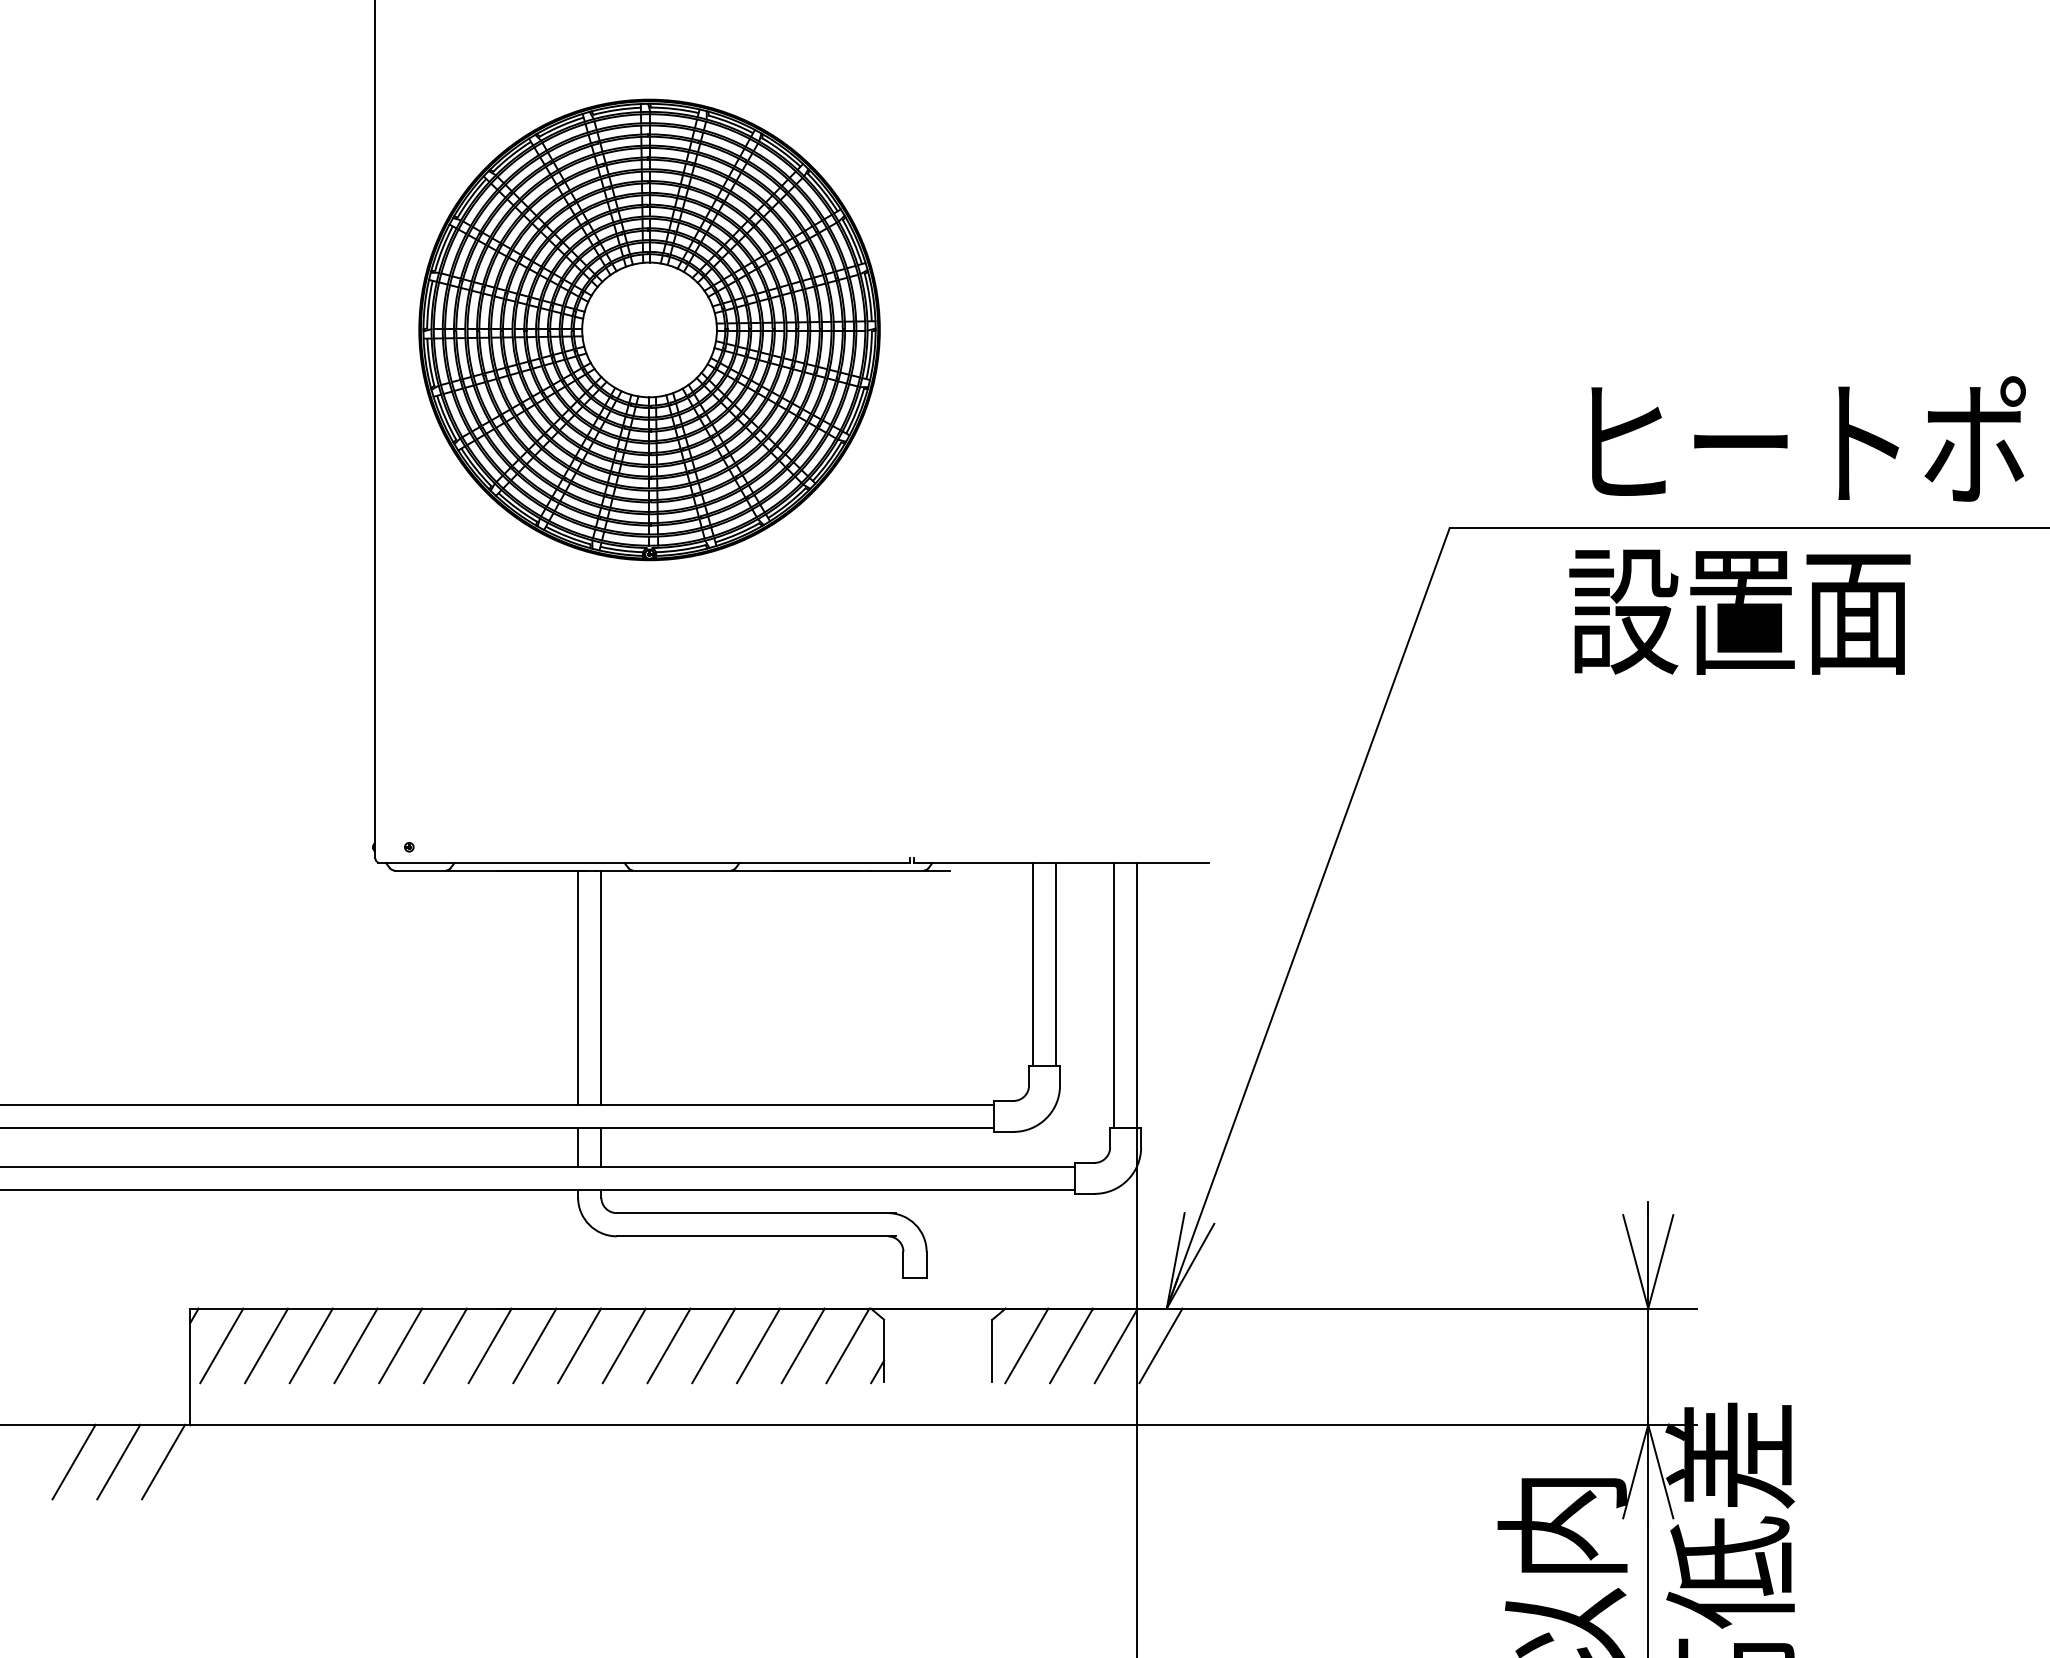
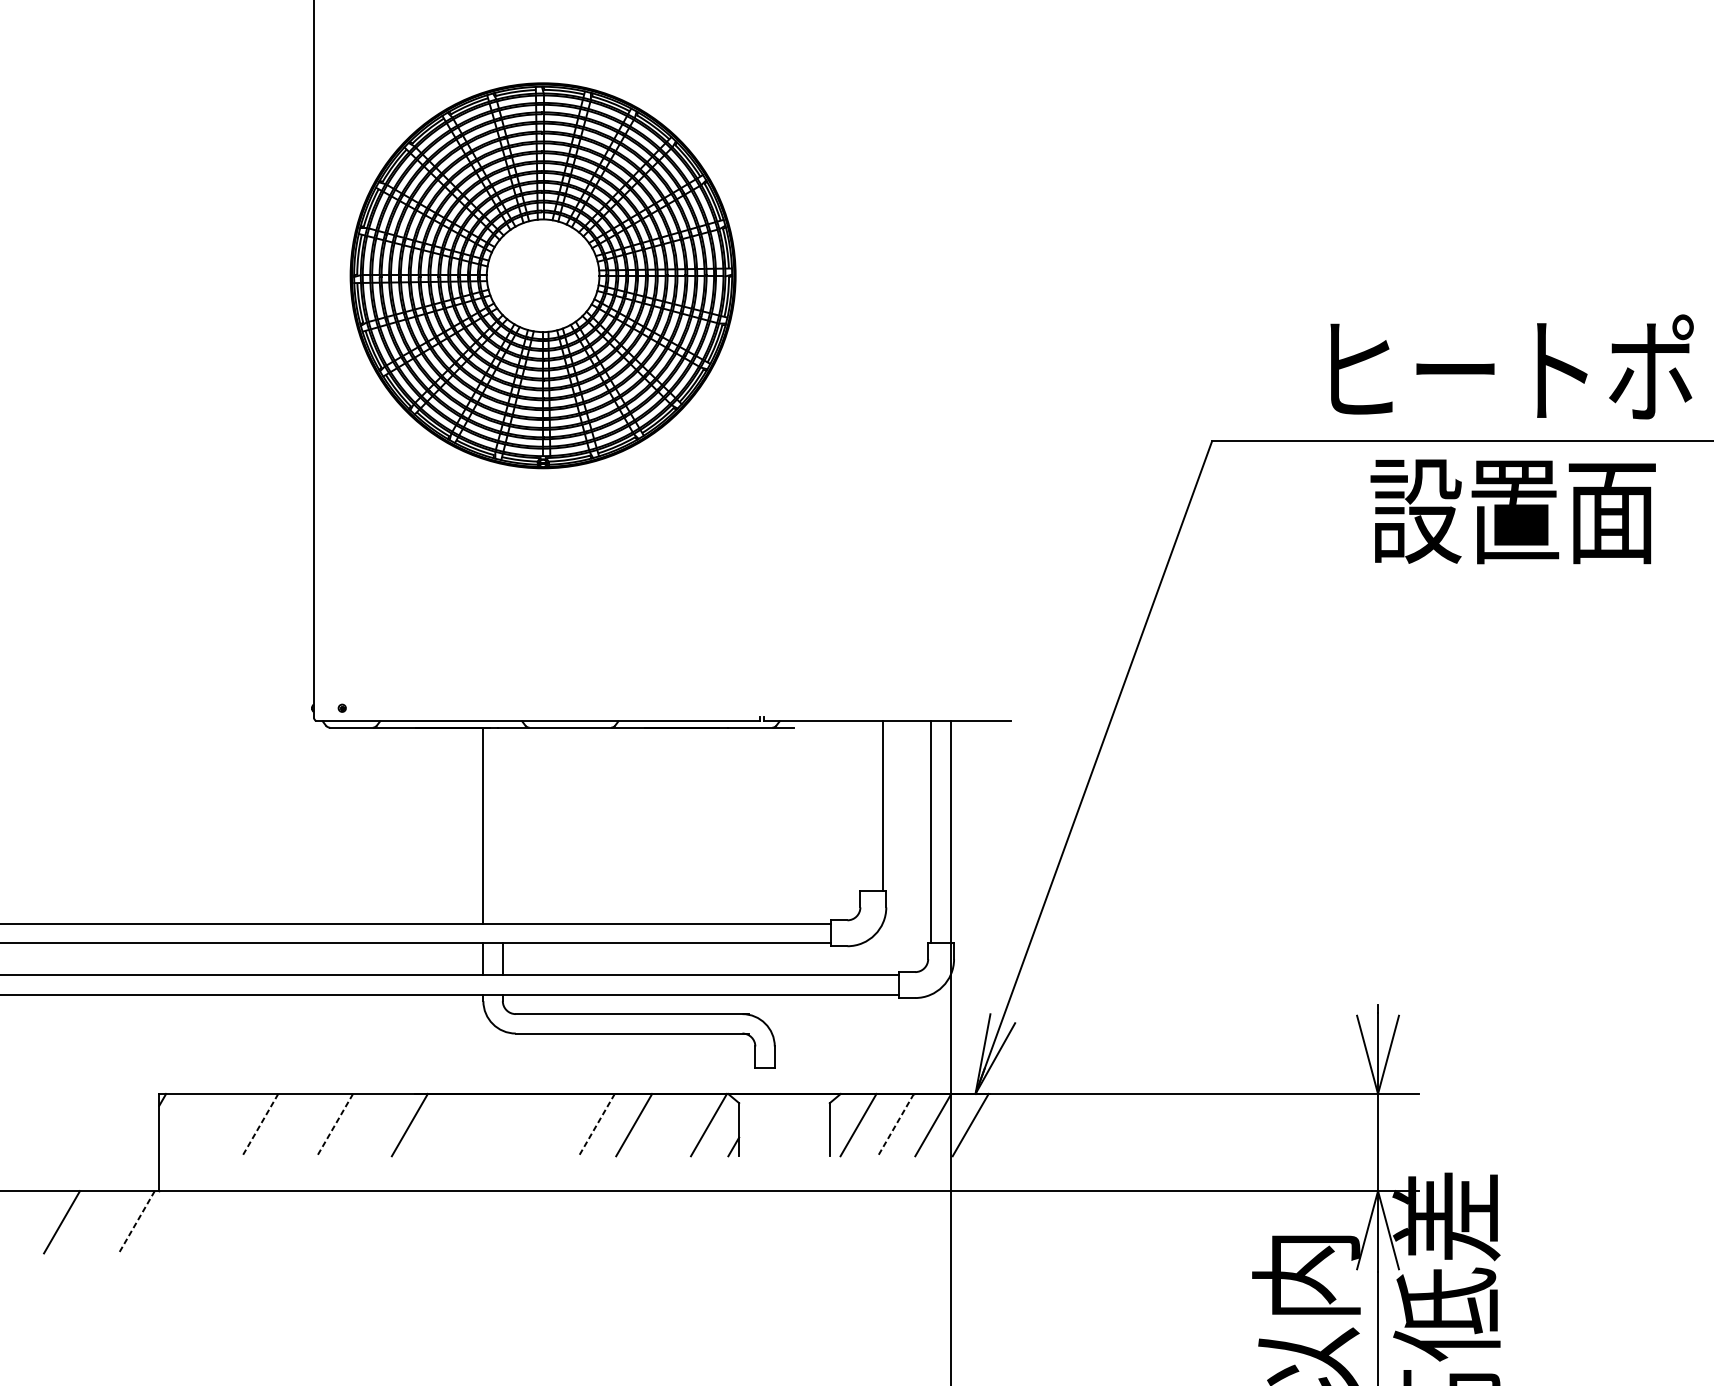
text: (1739, 611) -> (1512, 511), moved
line: (1032, 964) -> (863, 806), removed
line: (601, 987) -> (502, 825), removed
line: (221, 1345) -> (185, 1124), removed
line: (266, 1345) -> (222, 1124), removed
line: (355, 1345) -> (297, 1124), removed
line: (444, 1345) -> (371, 1124), removed
line: (534, 1345) -> (446, 1124), removed
line: (579, 1345) -> (484, 1124), removed
line: (623, 1345) -> (521, 1124), removed
line: (668, 1345) -> (558, 1124), removed
line: (802, 1345) -> (670, 1124), removed
line: (311, 1346) -> (260, 1125), solid -> dashed
line: (400, 1346) -> (334, 1125), solid -> dashed
line: (713, 1346) -> (596, 1125), solid -> dashed
line: (1071, 1346) -> (895, 1125), solid -> dashed
line: (118, 1461) -> (99, 1221), removed
line: (163, 1462) -> (136, 1222), solid -> dashed

